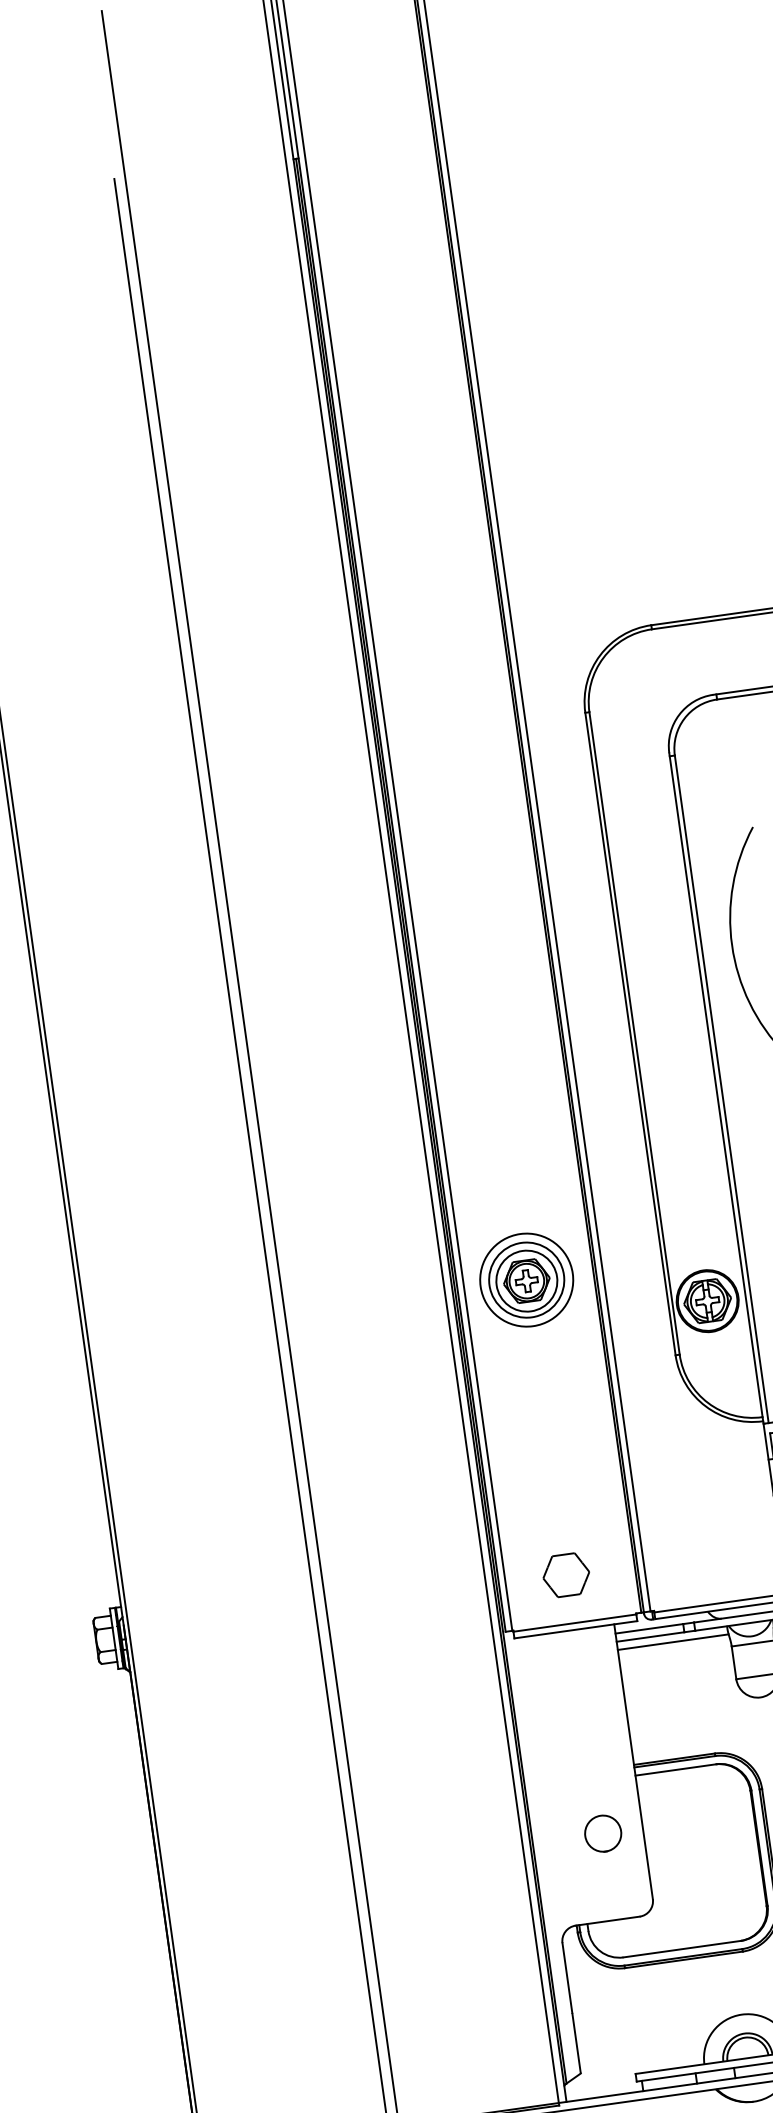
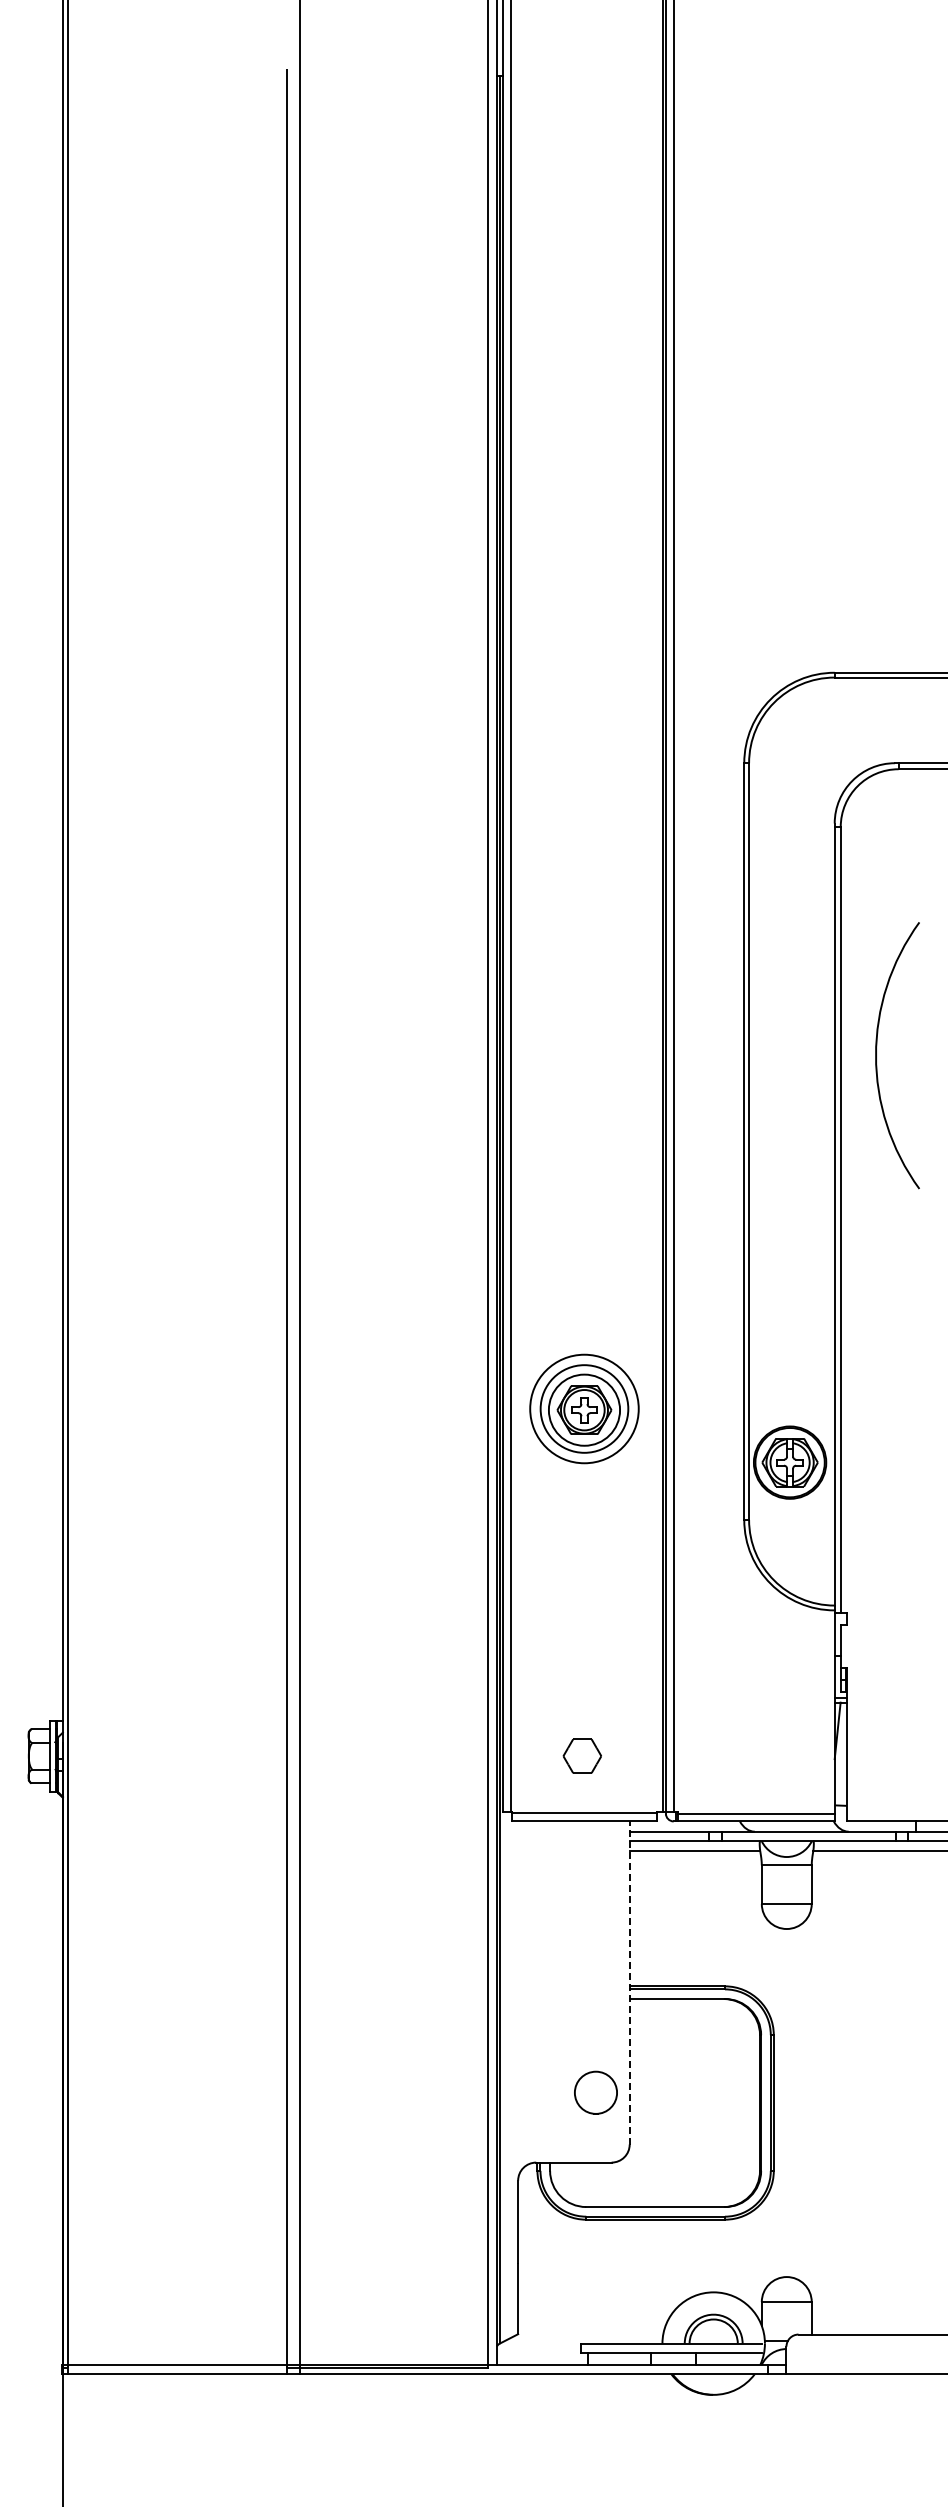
part: (566, 1574) -> (582, 1755), size x0.7
line: (633, 1761) -> (629, 1982), solid -> dashed
circle: (602, 1833) -> (595, 2092), moved

